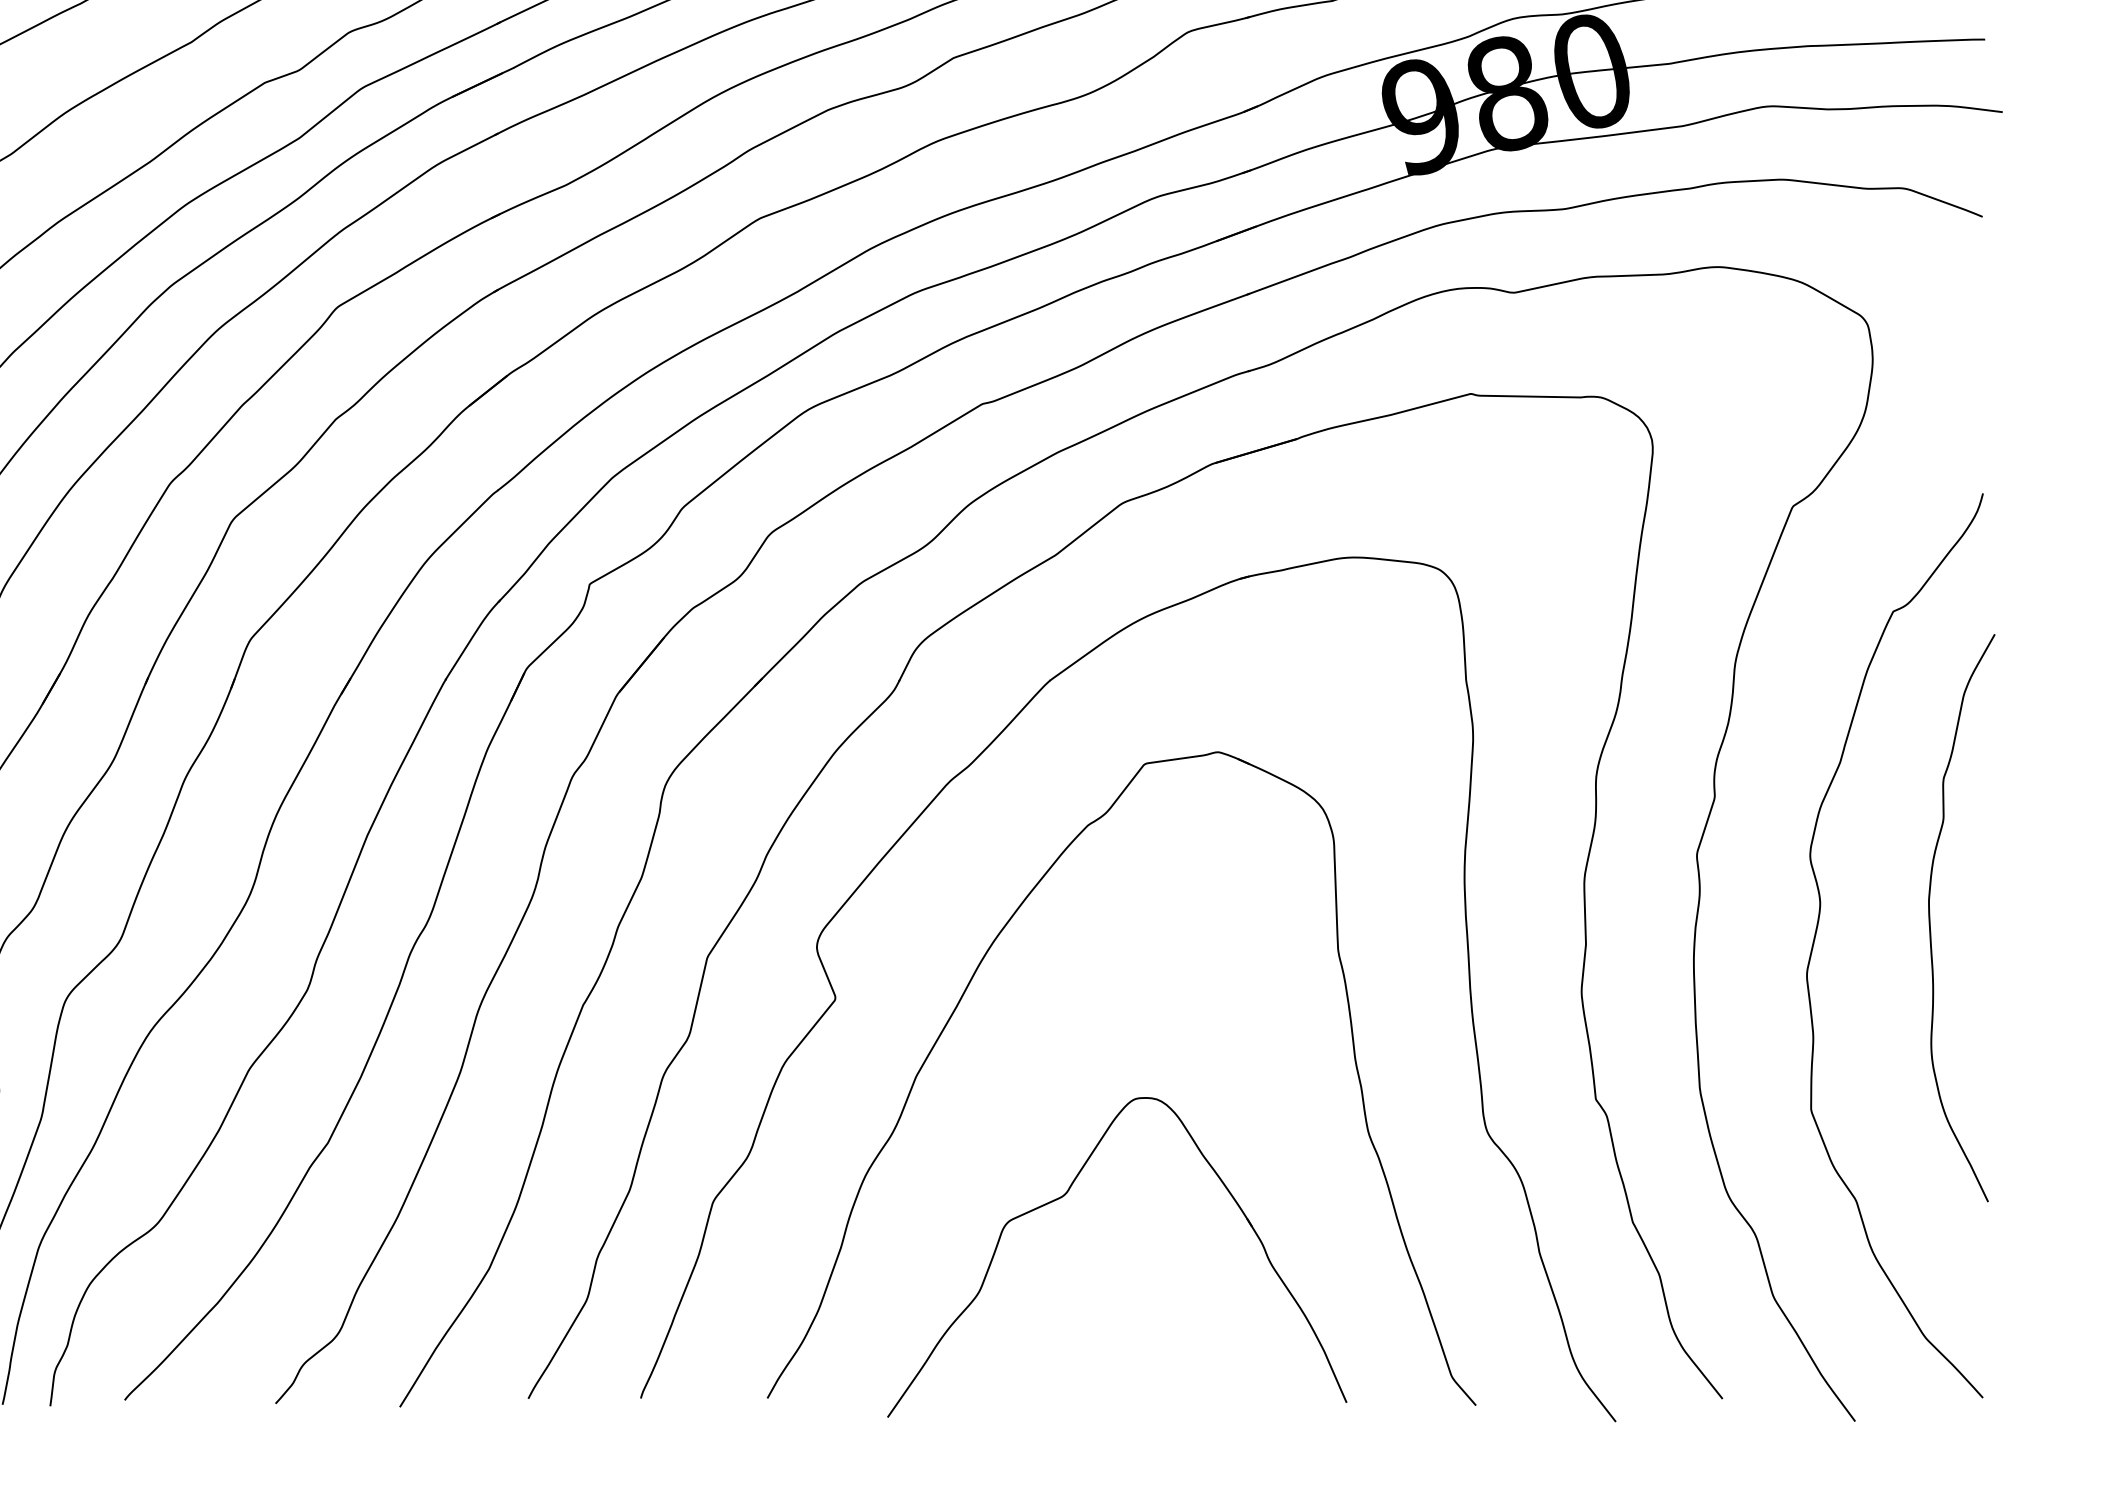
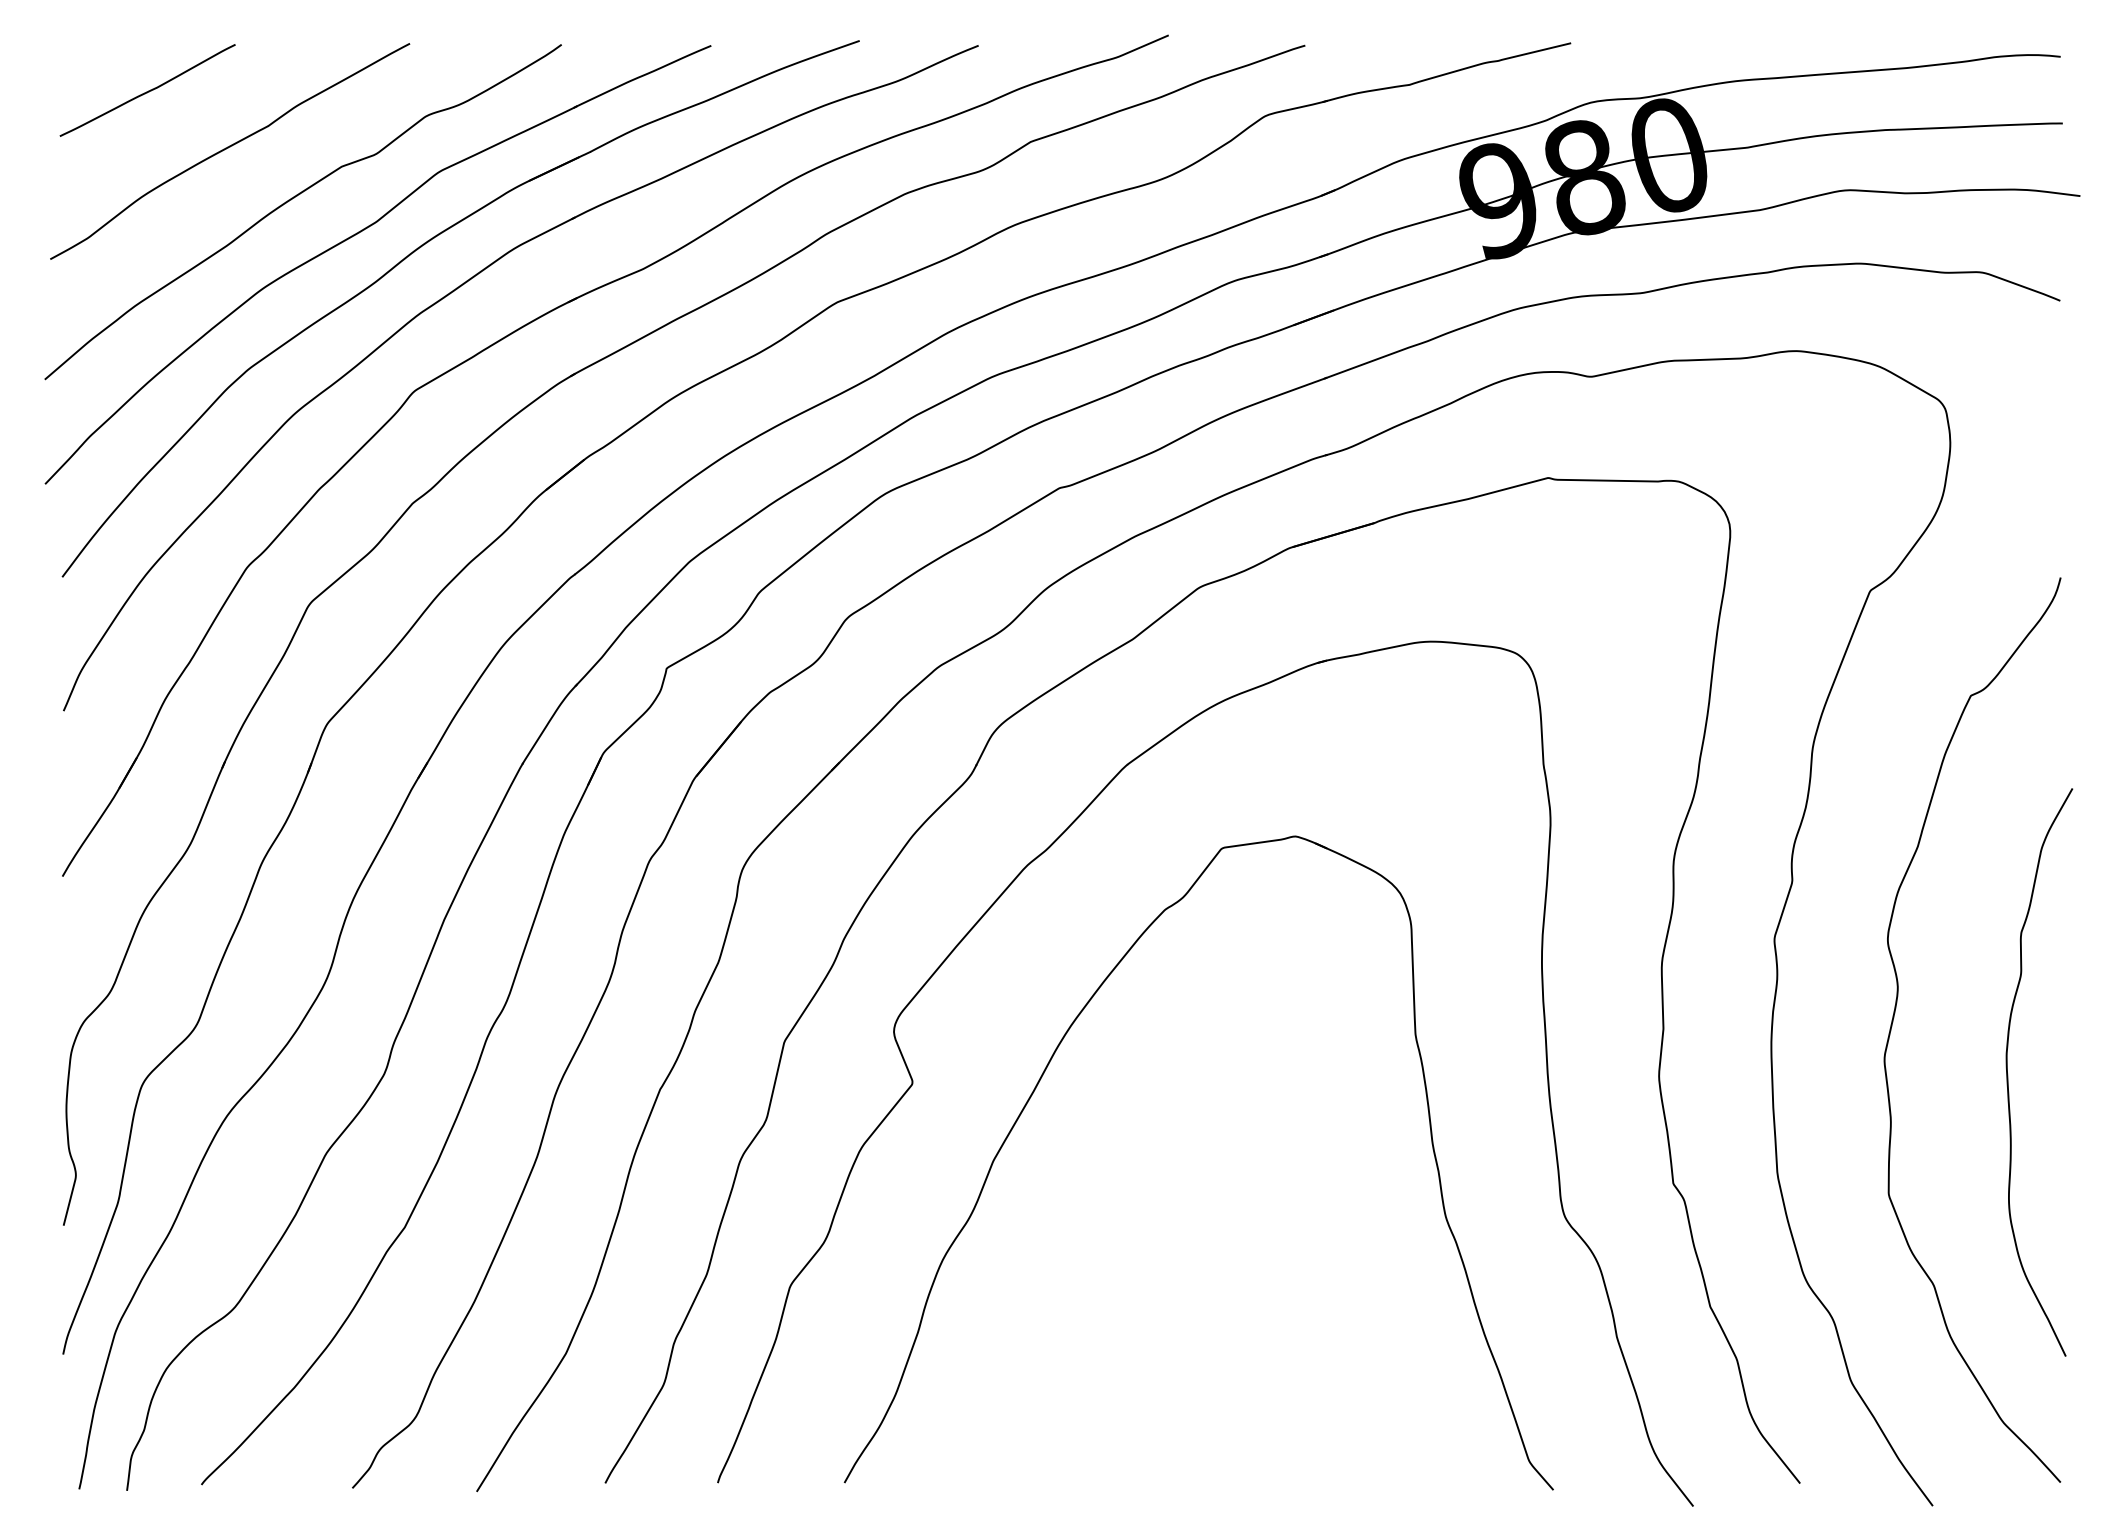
curve: (1930, 920) -> (2008, 1074), moved
part: (1062, 1198) -> (1139, 1282), removed

